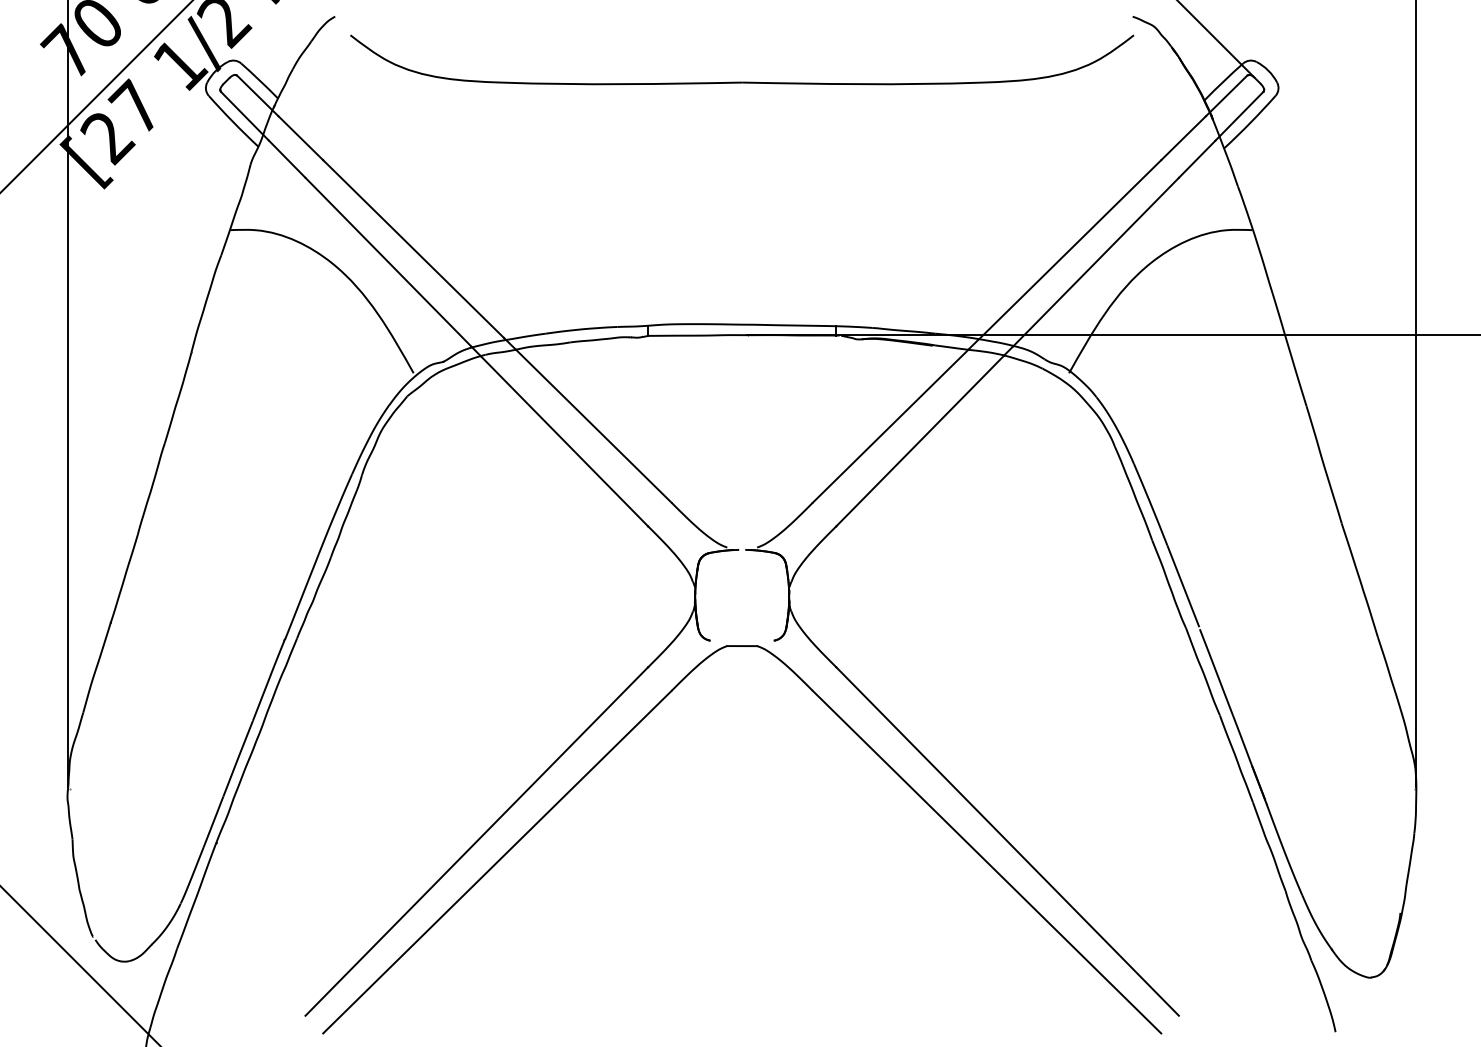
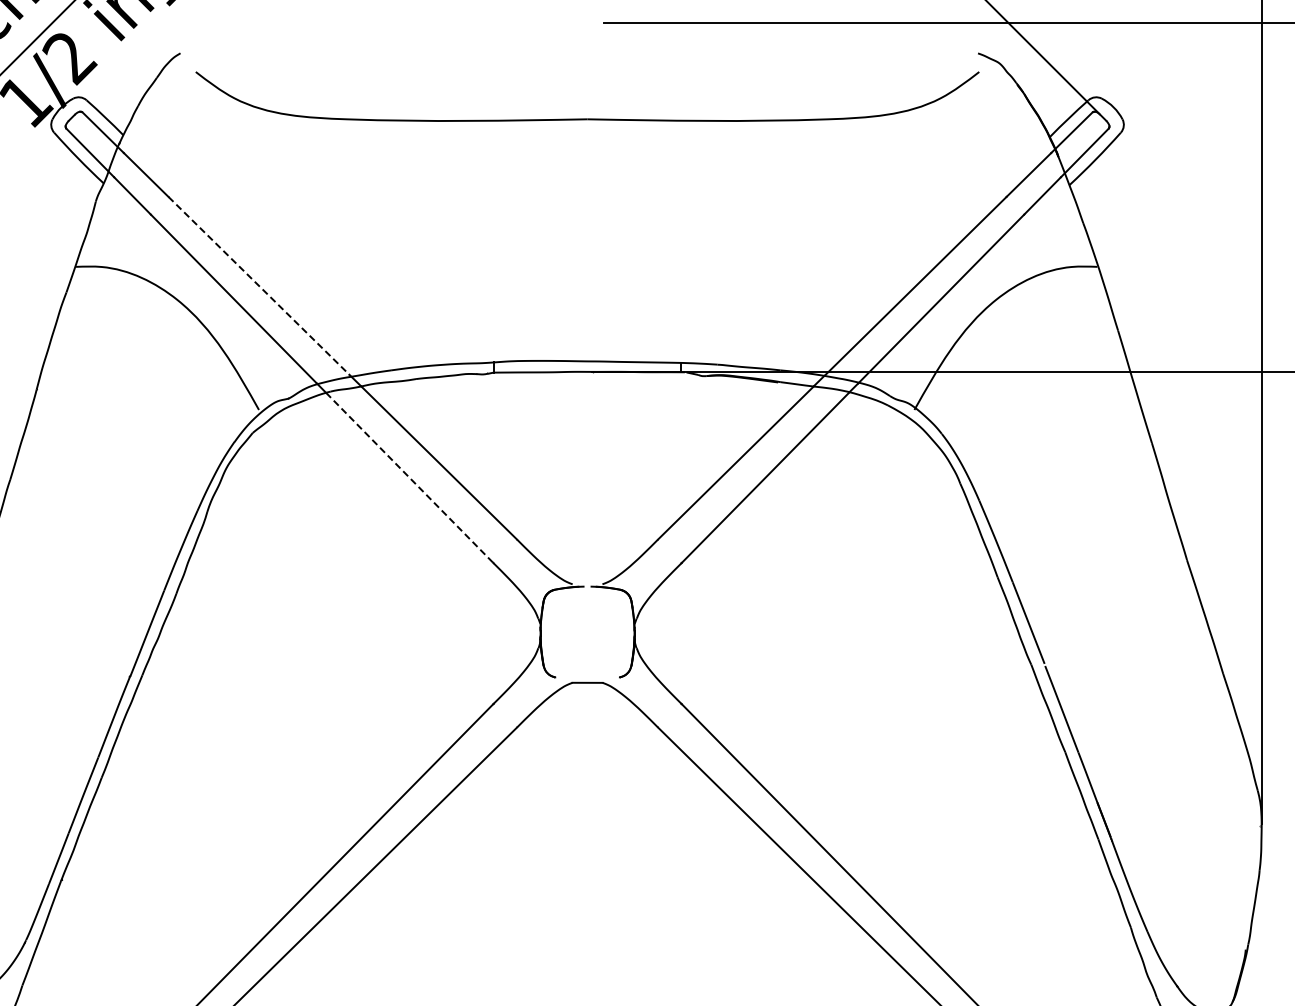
line: (413, 249) -> (258, 286), solid -> dashed
line: (564, 441) -> (409, 478), solid -> dashed

